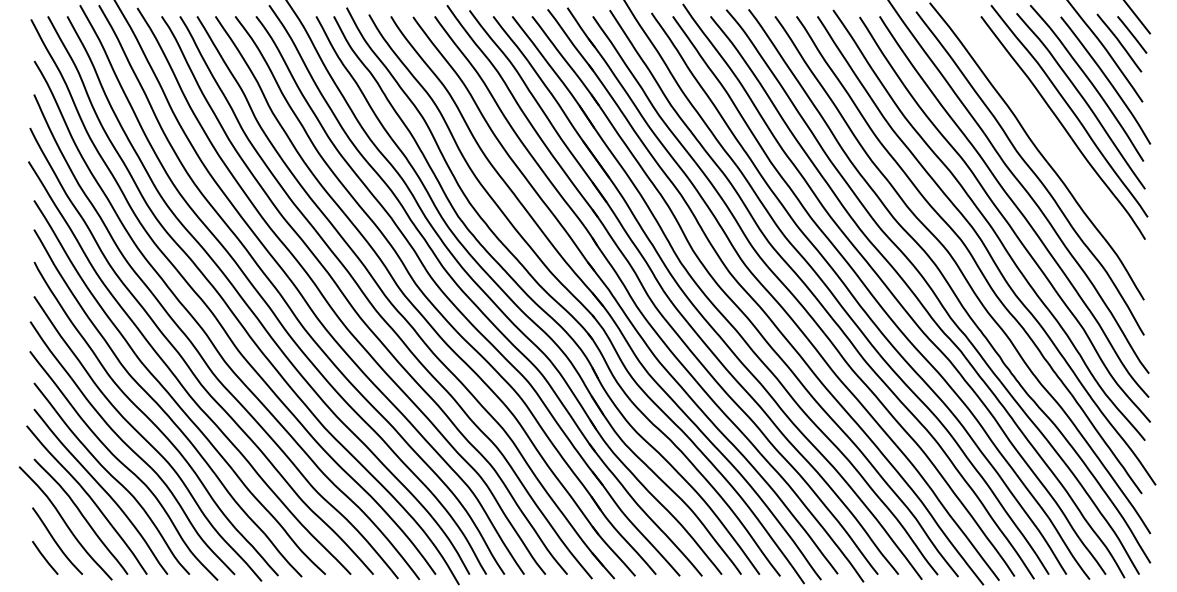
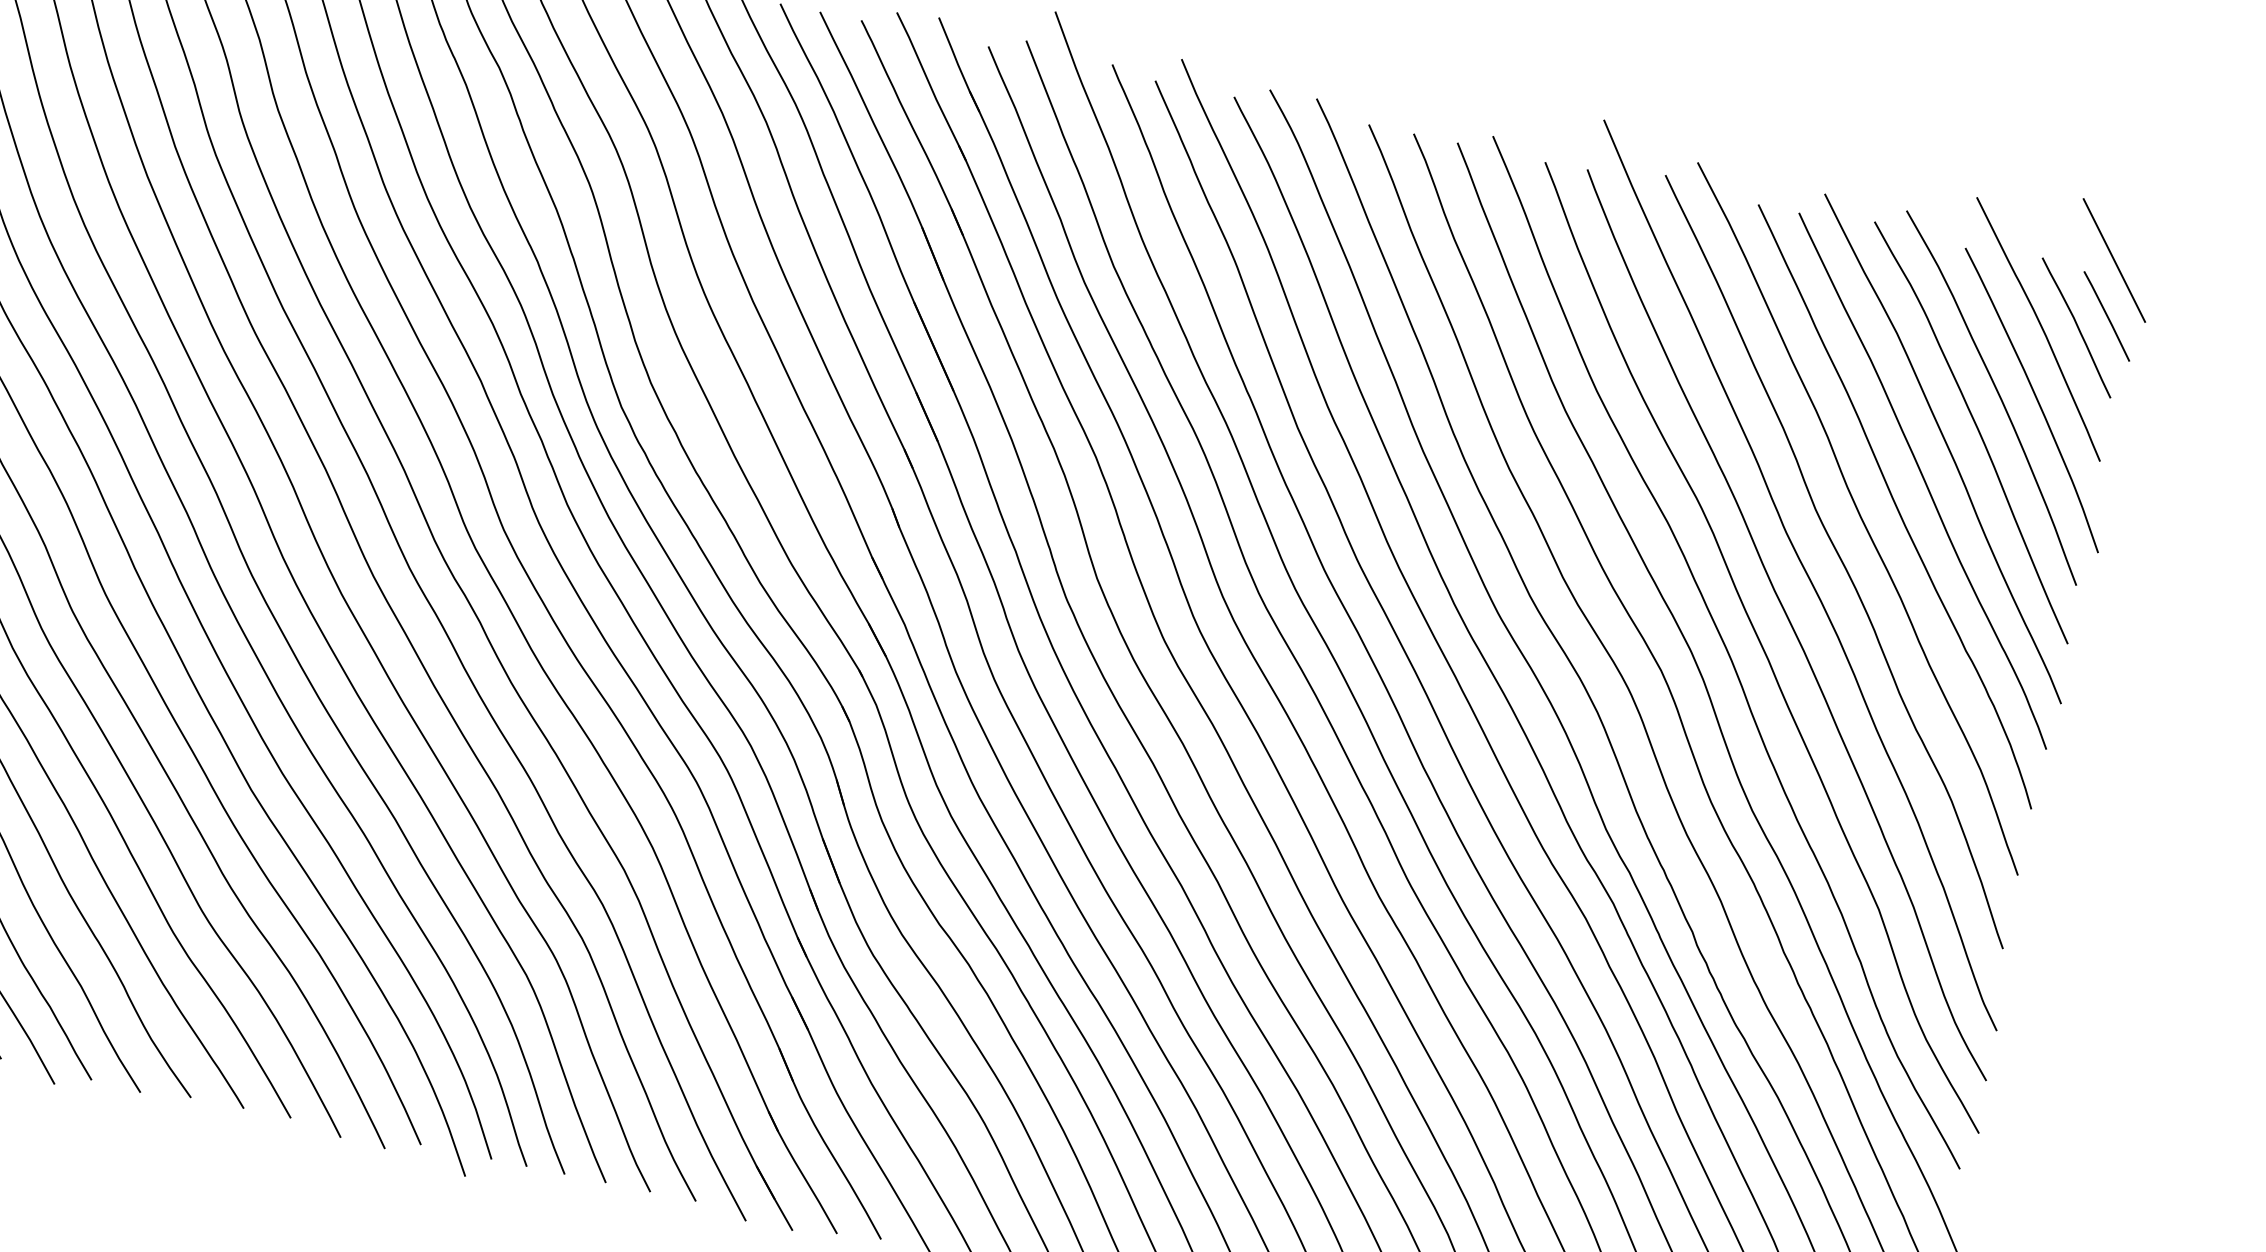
curve: (1052, 142) -> (1894, 506), added

